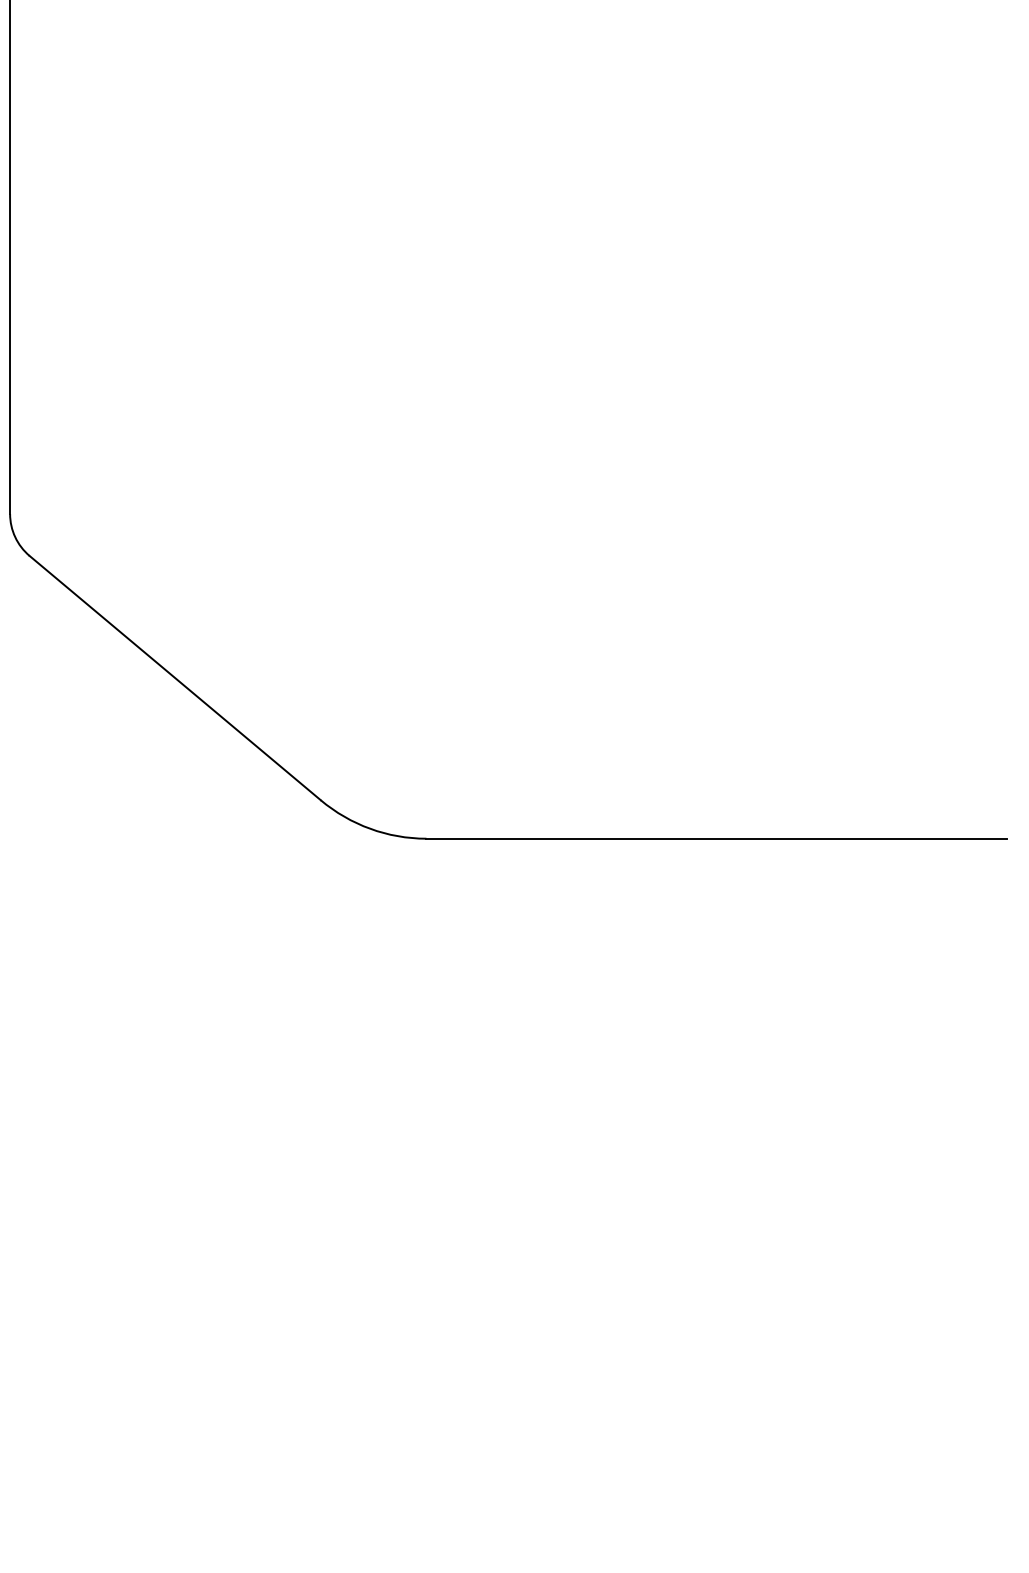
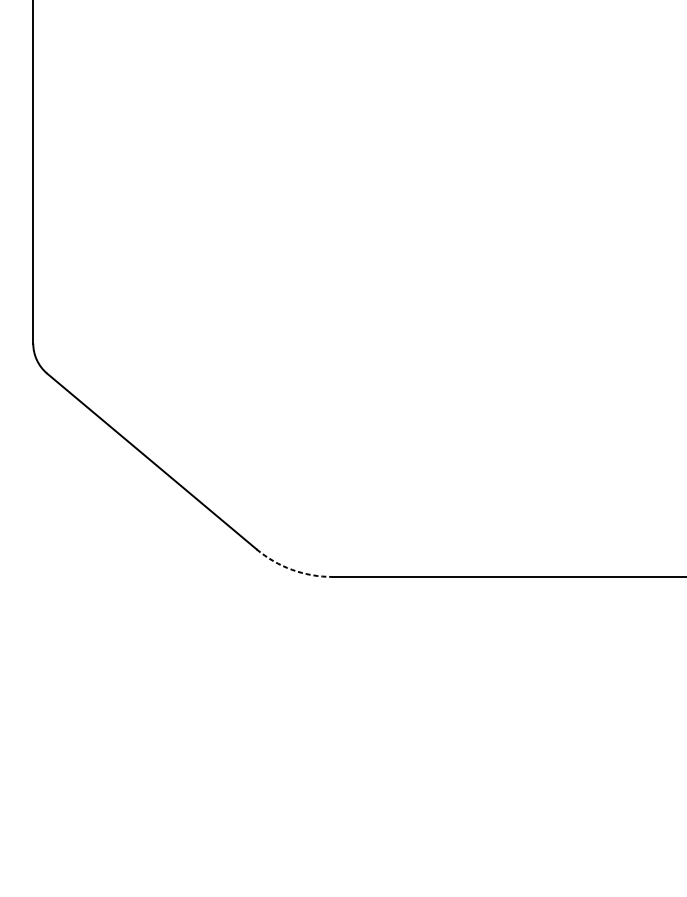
arc: (370, 828) -> (292, 569), solid -> dashed

